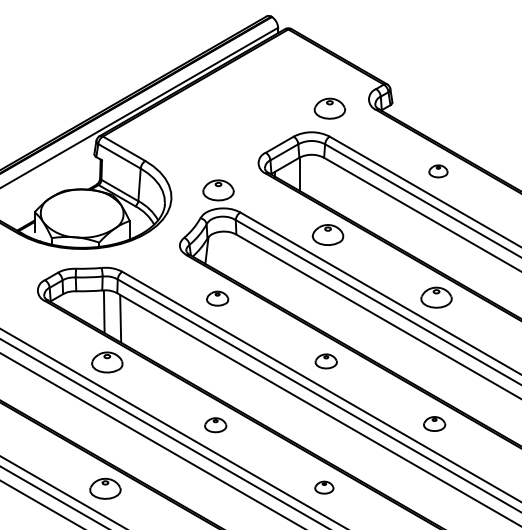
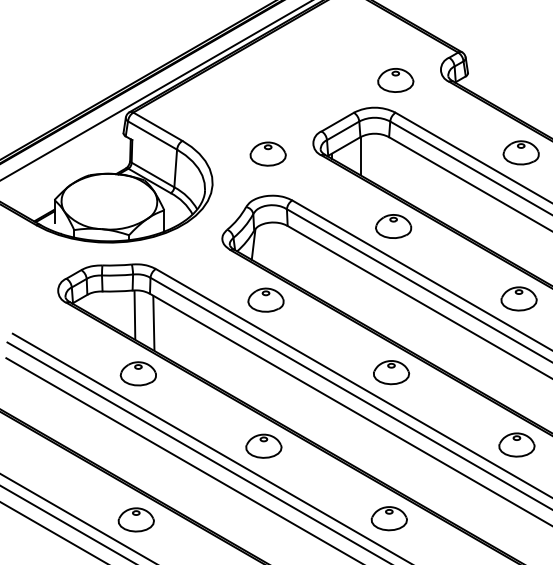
part: (438, 171) -> (521, 153), size x1.67
part: (218, 190) -> (268, 154), moved
part: (217, 298) -> (265, 299), size x1.43
part: (326, 361) -> (391, 372), size x1.43
part: (434, 423) -> (516, 444), size x1.43
part: (215, 425) -> (263, 446), size x1.43
part: (324, 487) -> (389, 518), size x1.67

